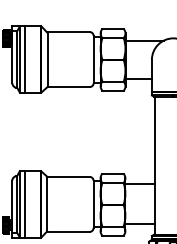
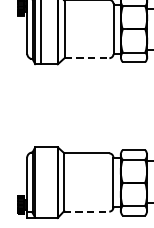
line: (69, 87) -> (87, 58), solid -> dashed
line: (25, 204) -> (41, 182), removed
line: (68, 231) -> (86, 211), solid -> dashed

